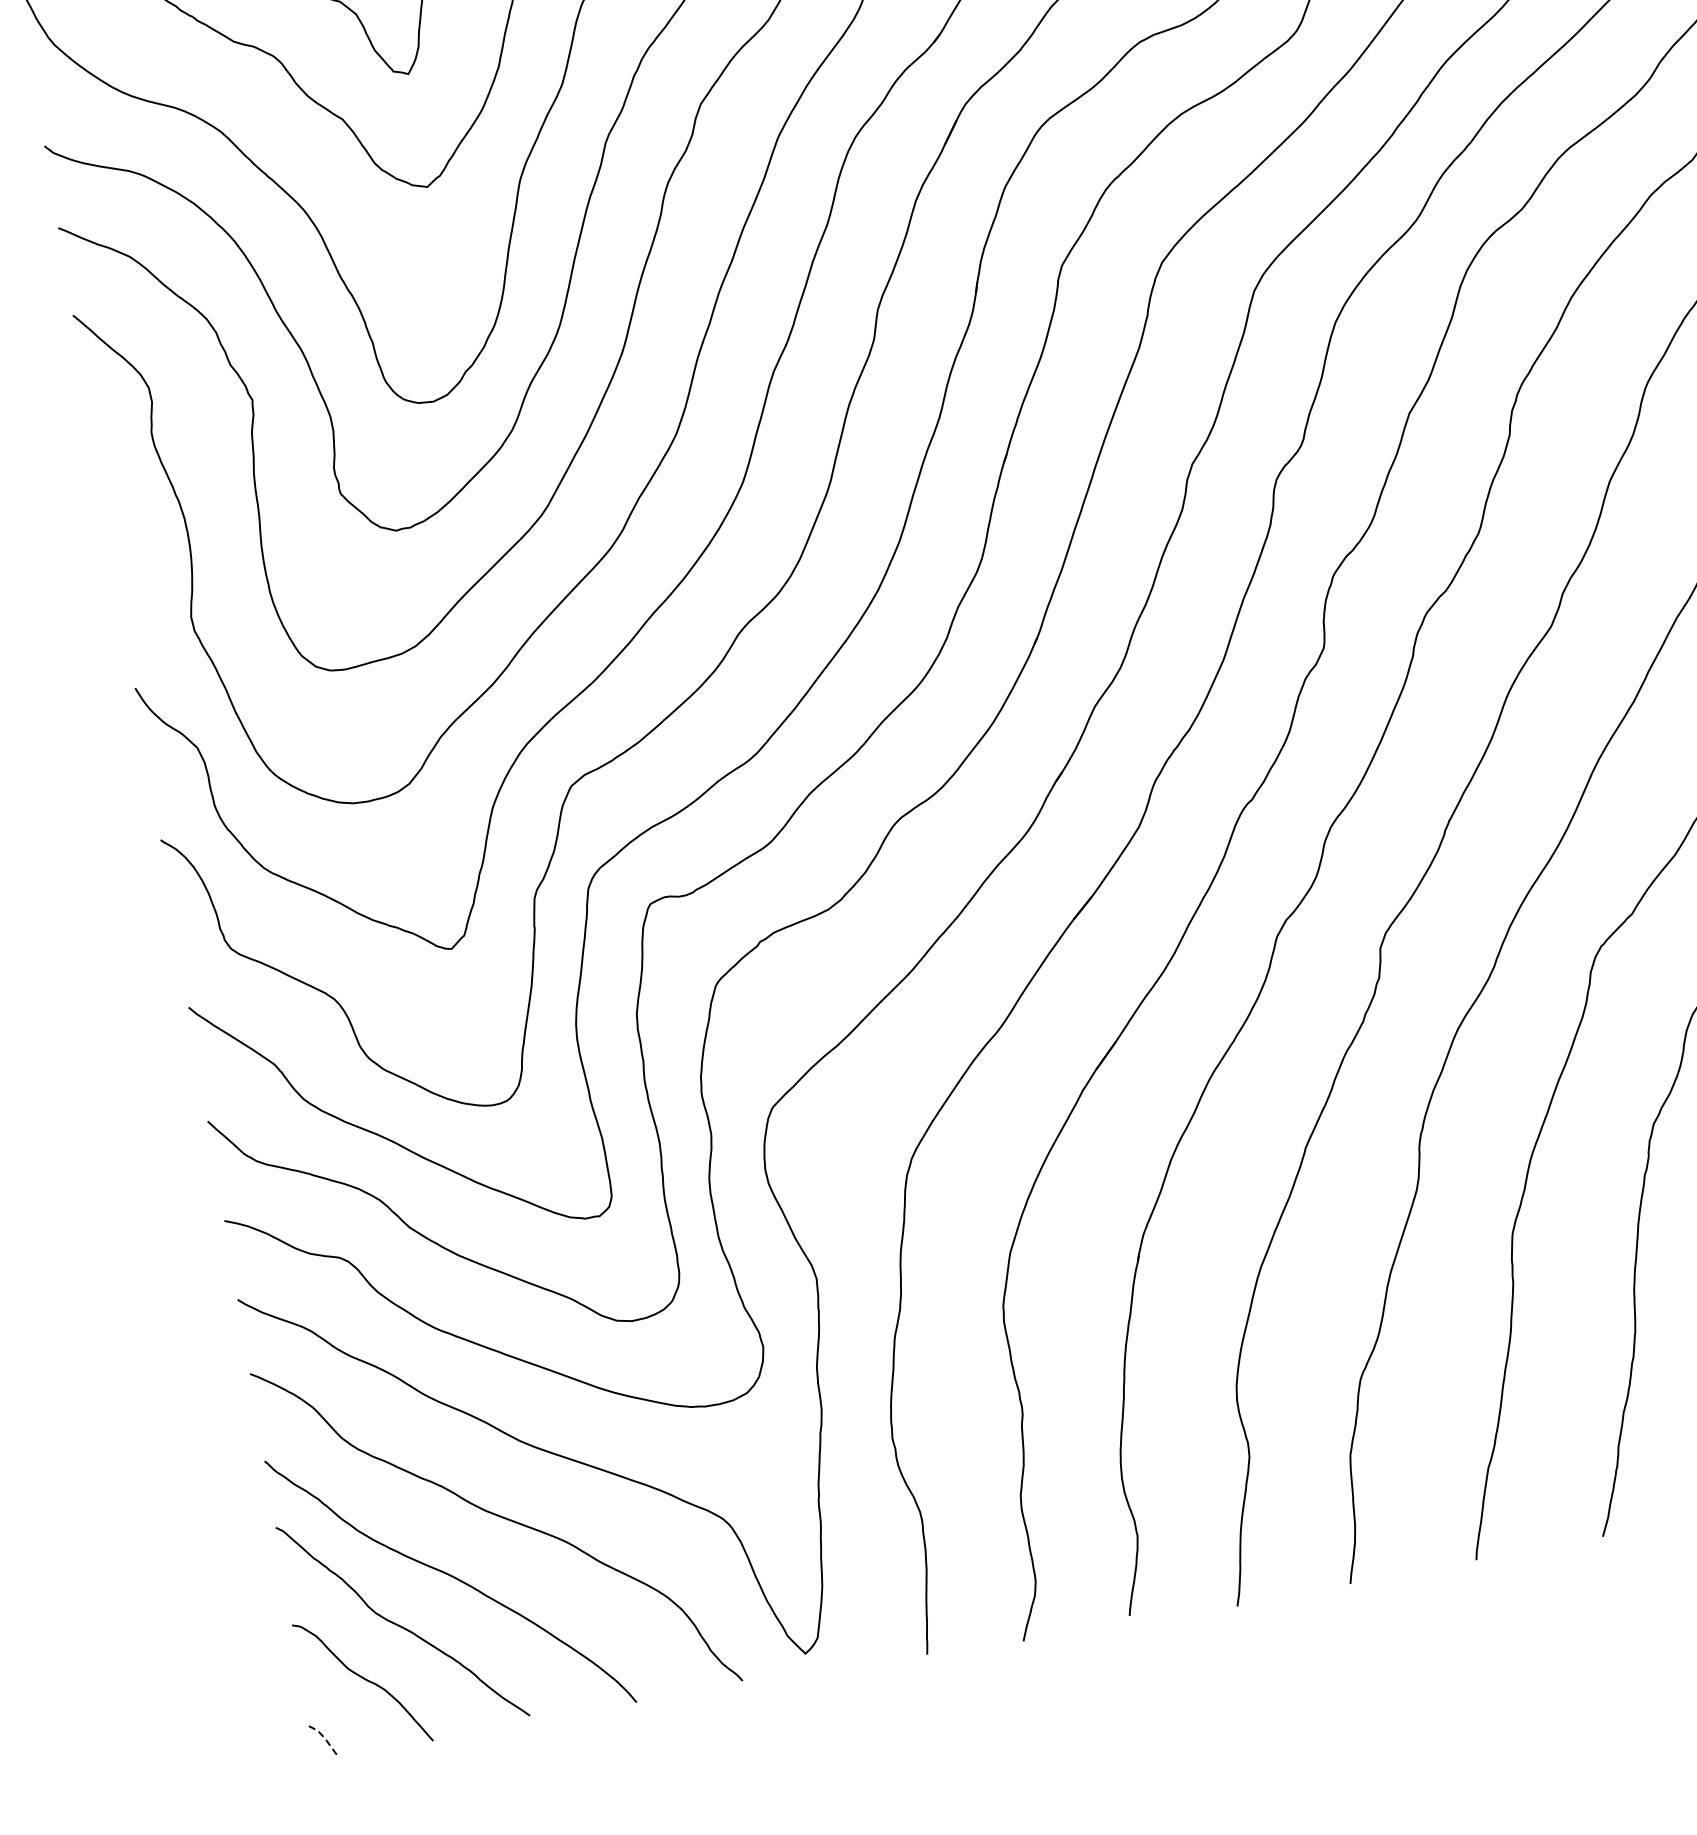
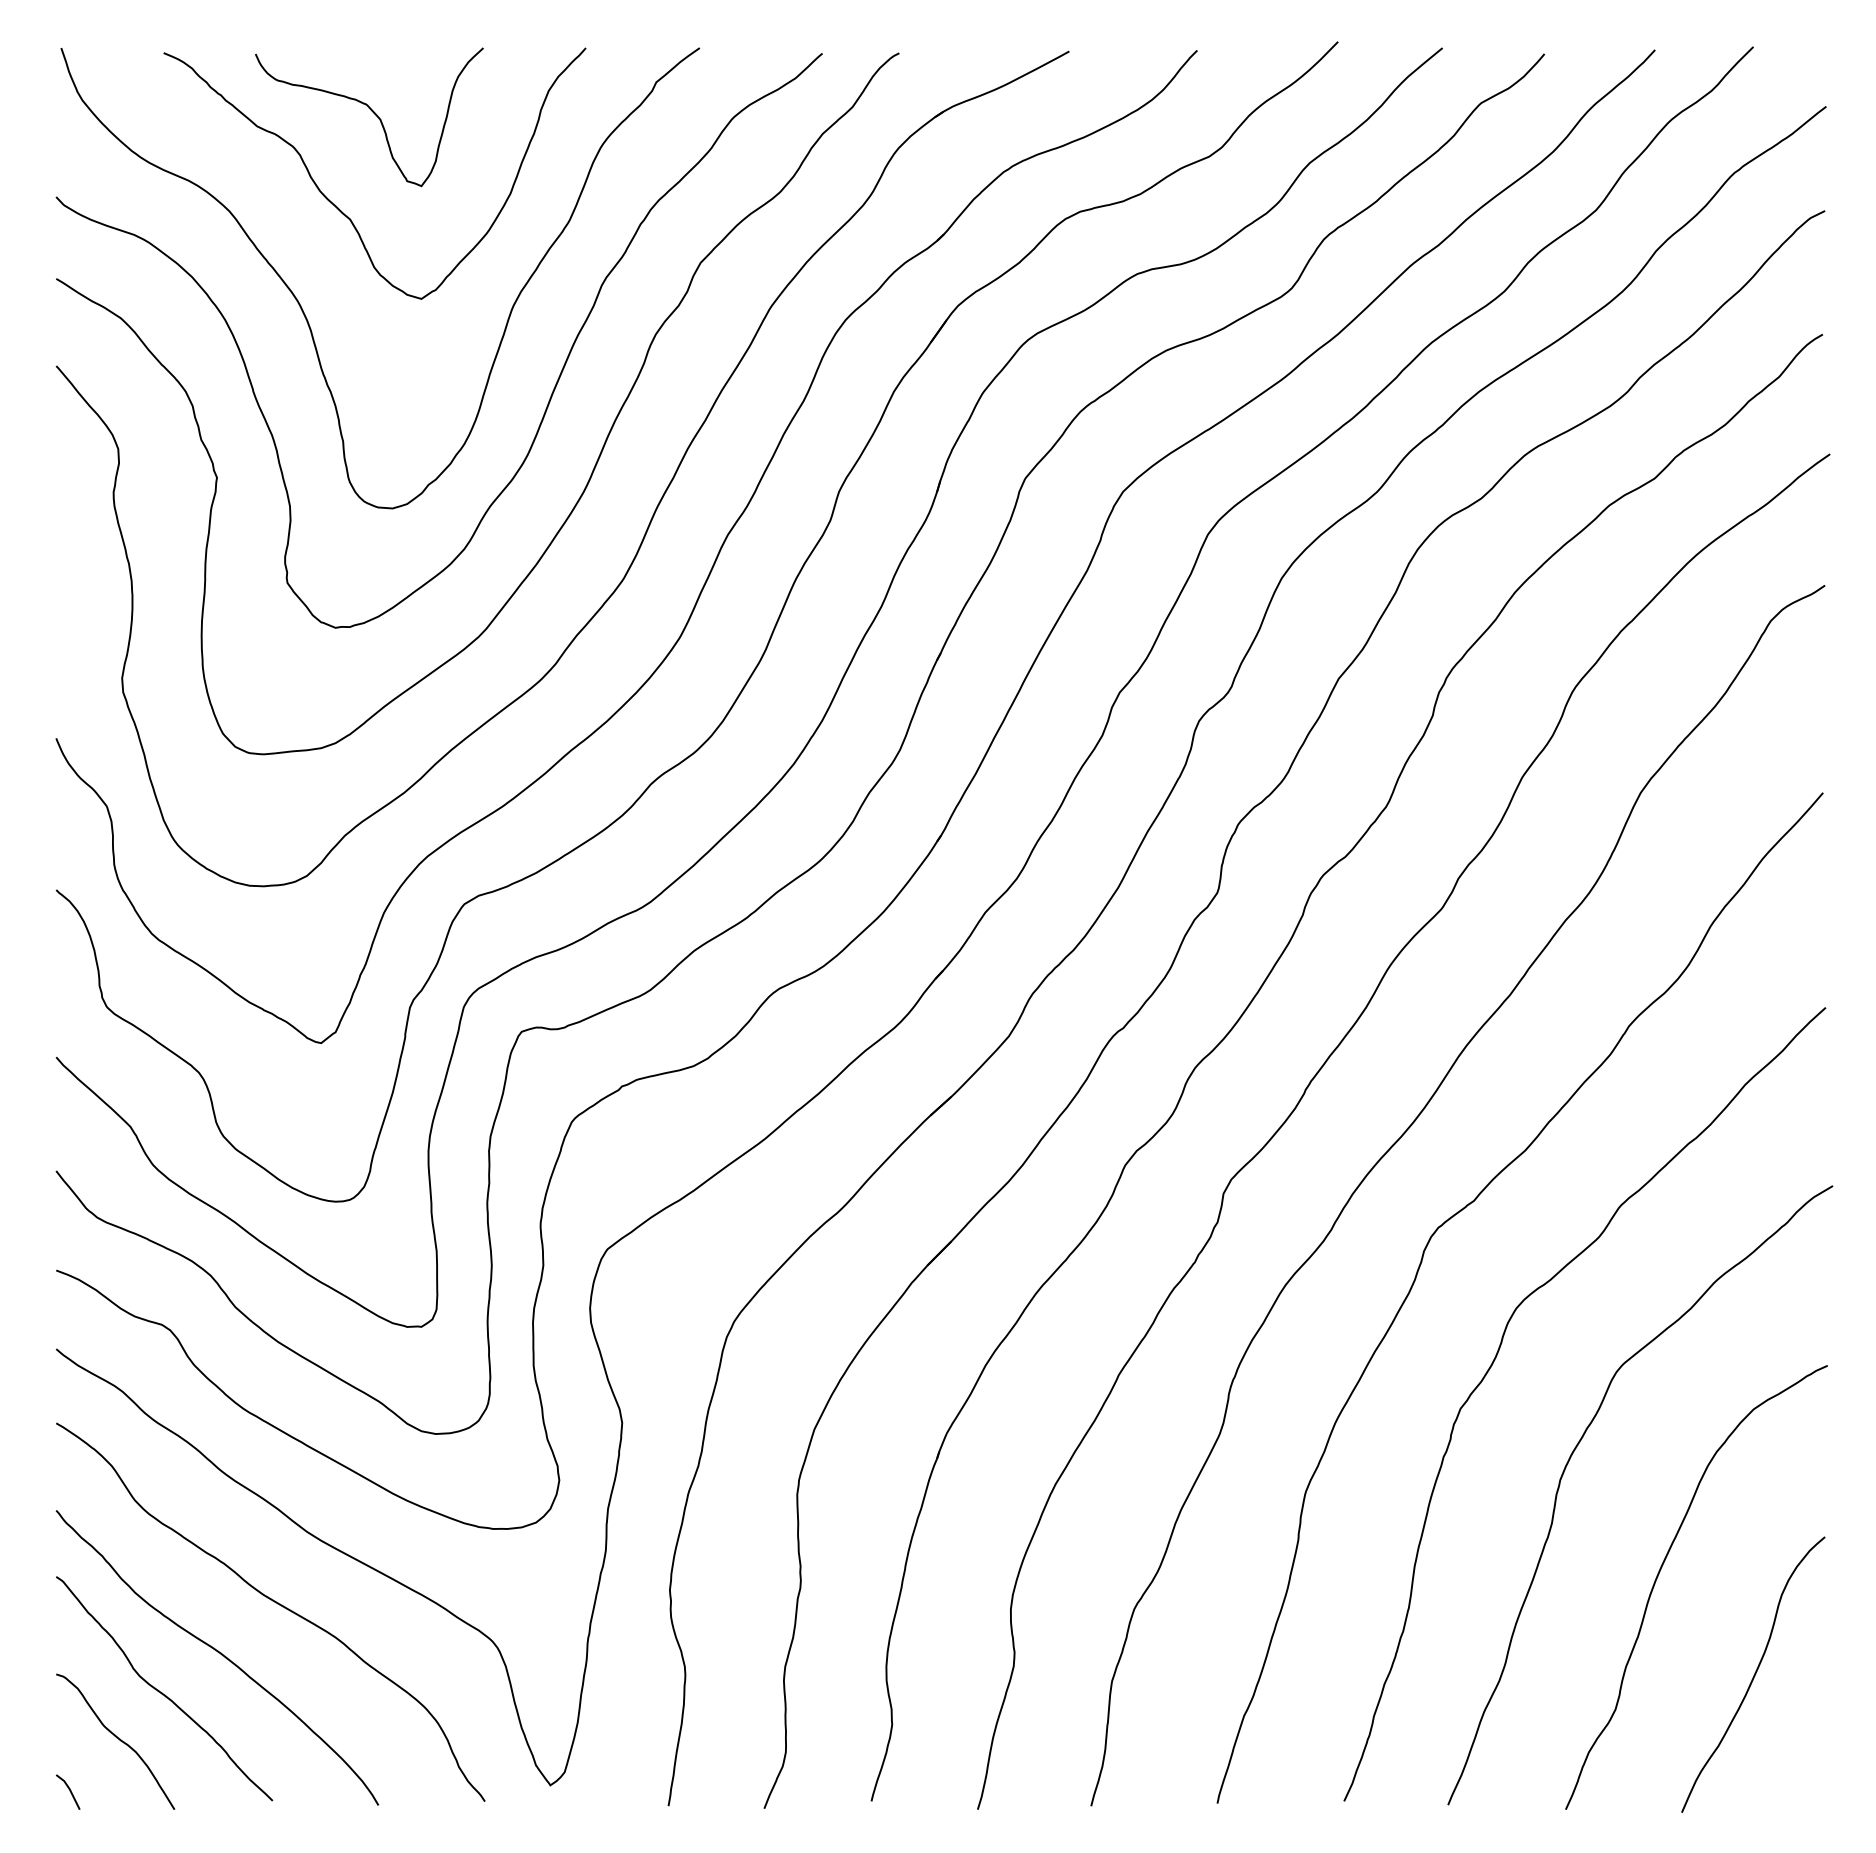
line: (324, 1738) -> (69, 1789), dashed -> solid

